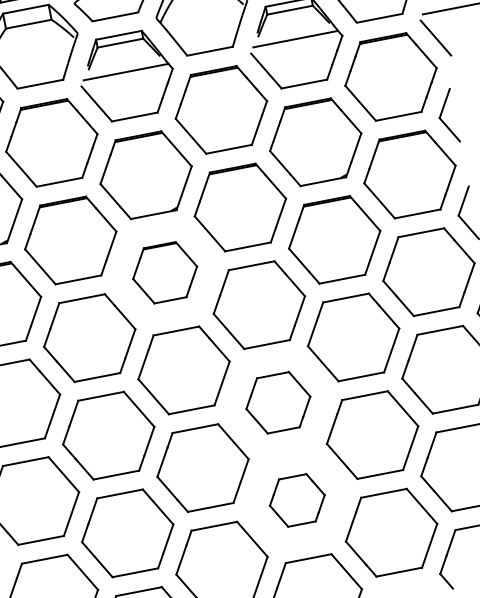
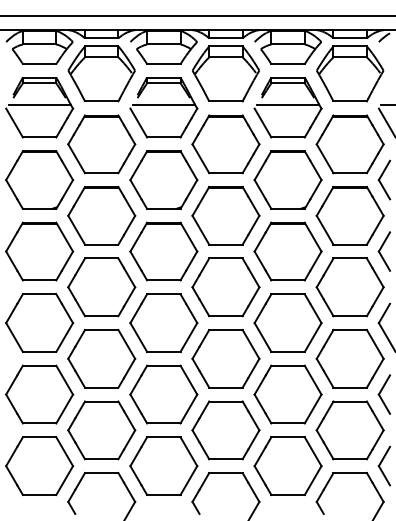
part: (164, 272) -> (163, 251), size x1.43
part: (277, 402) -> (225, 358), size x1.43
part: (296, 500) -> (225, 430), size x1.67

